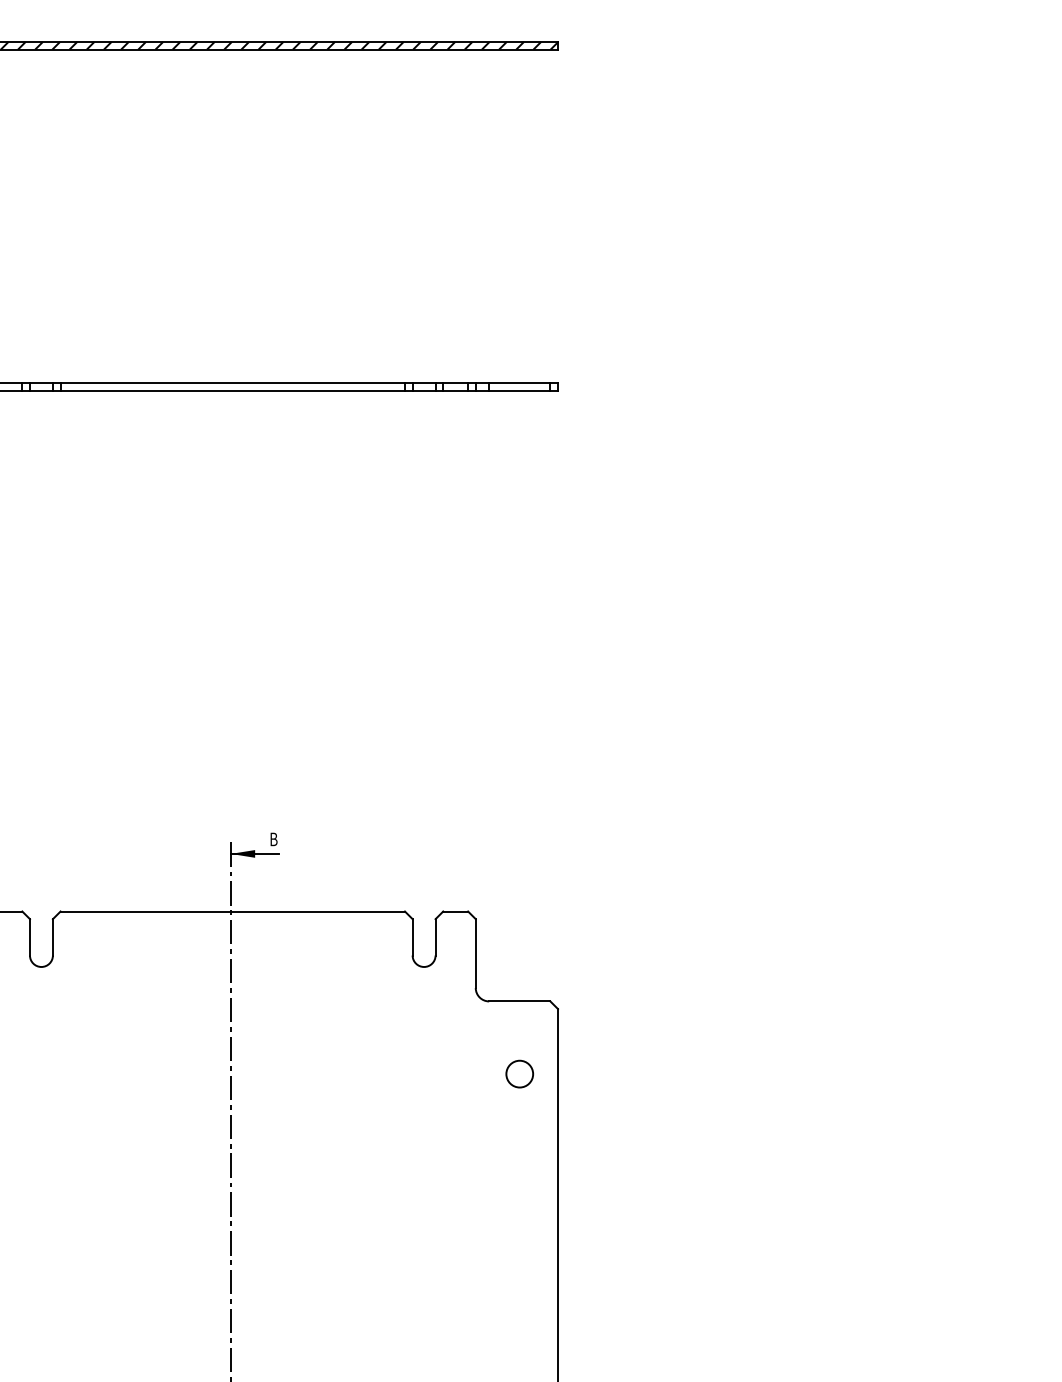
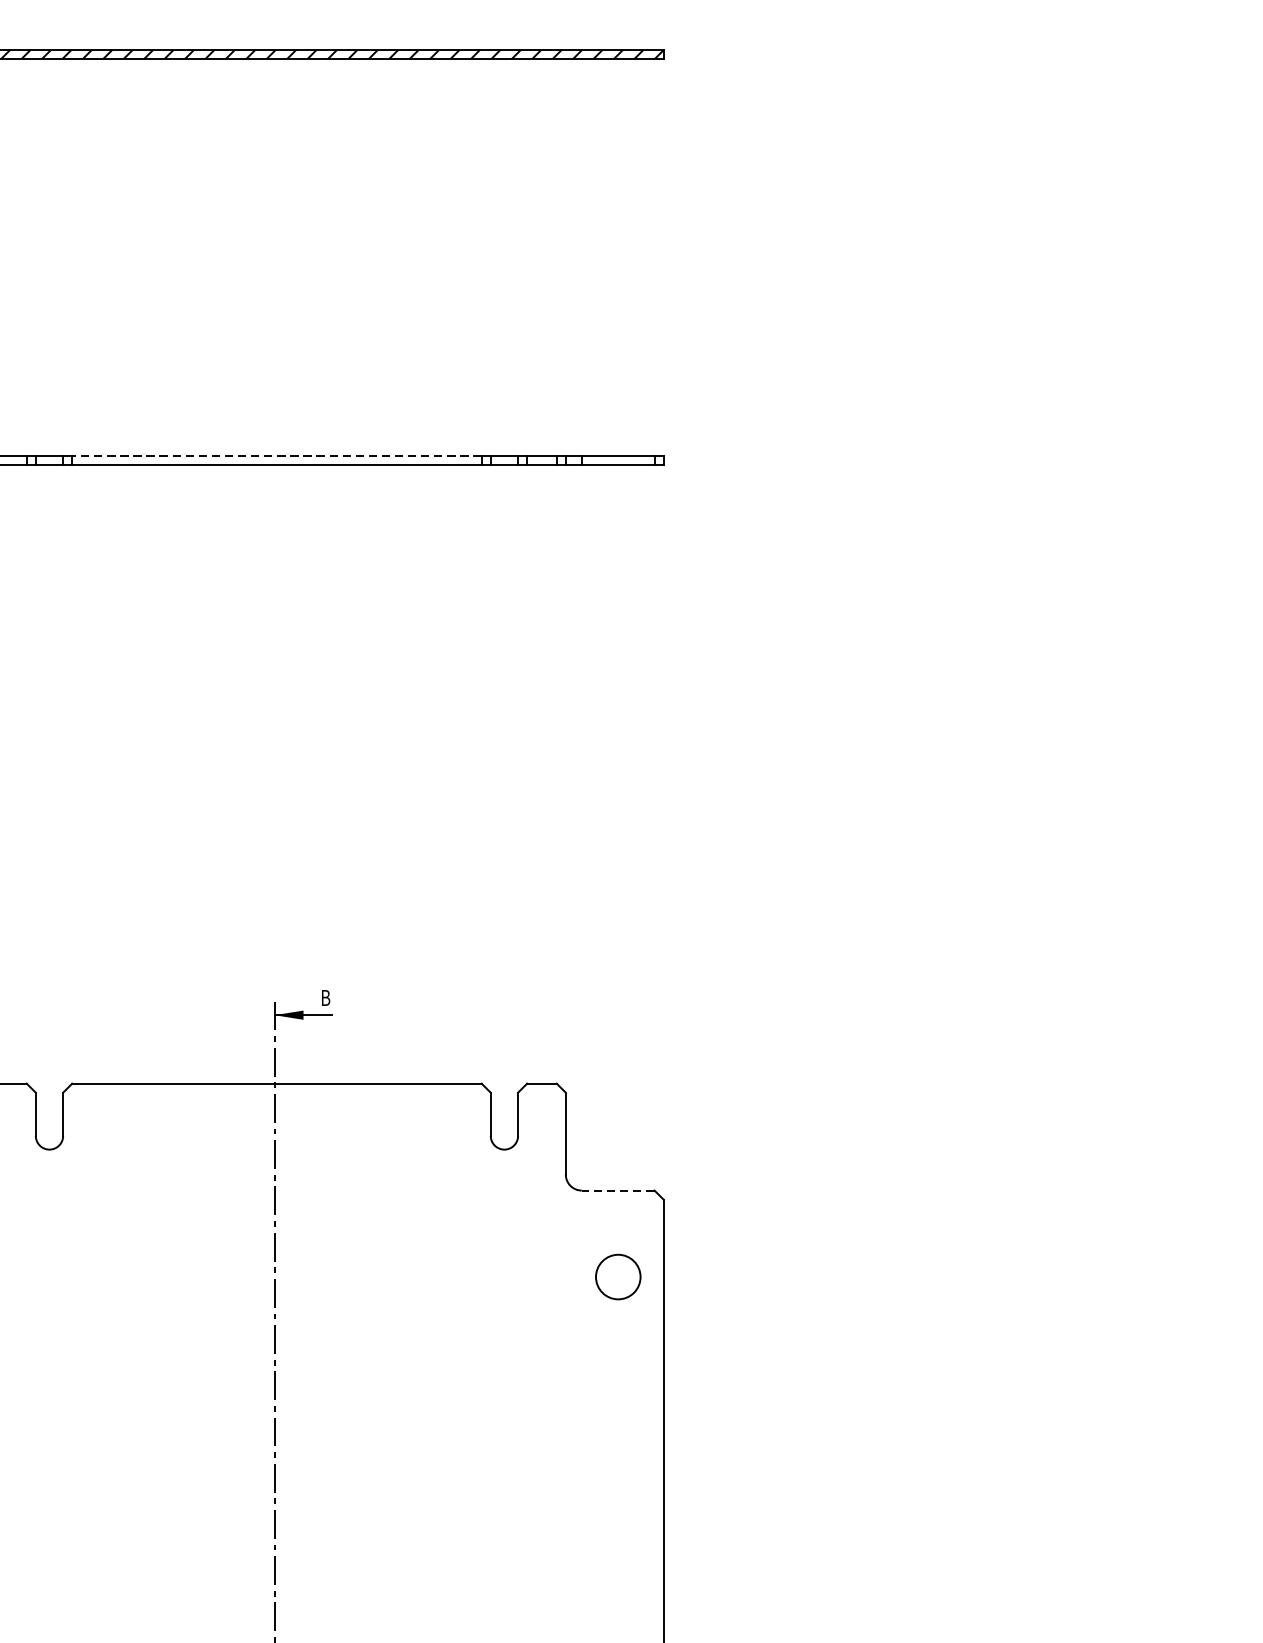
line: (232, 383) -> (276, 455), solid -> dashed
line: (519, 1001) -> (617, 1190), solid -> dashed
circle: (519, 1073) -> (617, 1276), size x1.4

